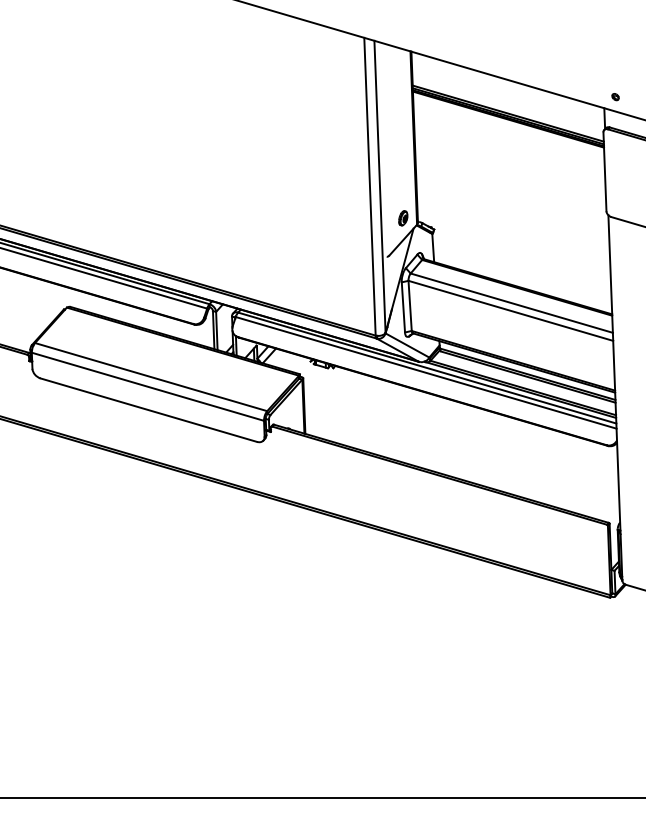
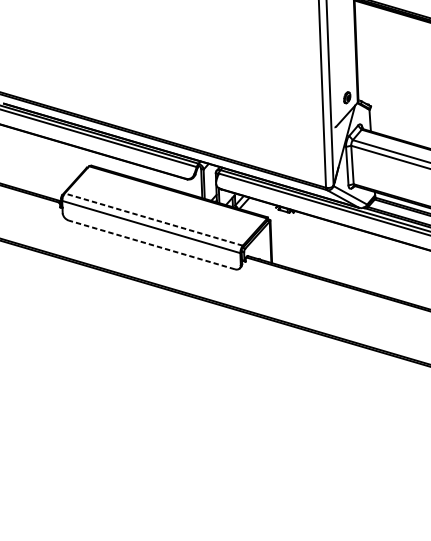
line: (151, 377) -> (154, 219), solid -> dashed
line: (148, 410) -> (151, 245), solid -> dashed

